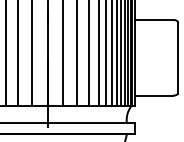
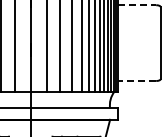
line: (154, 19) -> (137, 4), solid -> dashed
line: (153, 95) -> (136, 80), solid -> dashed

